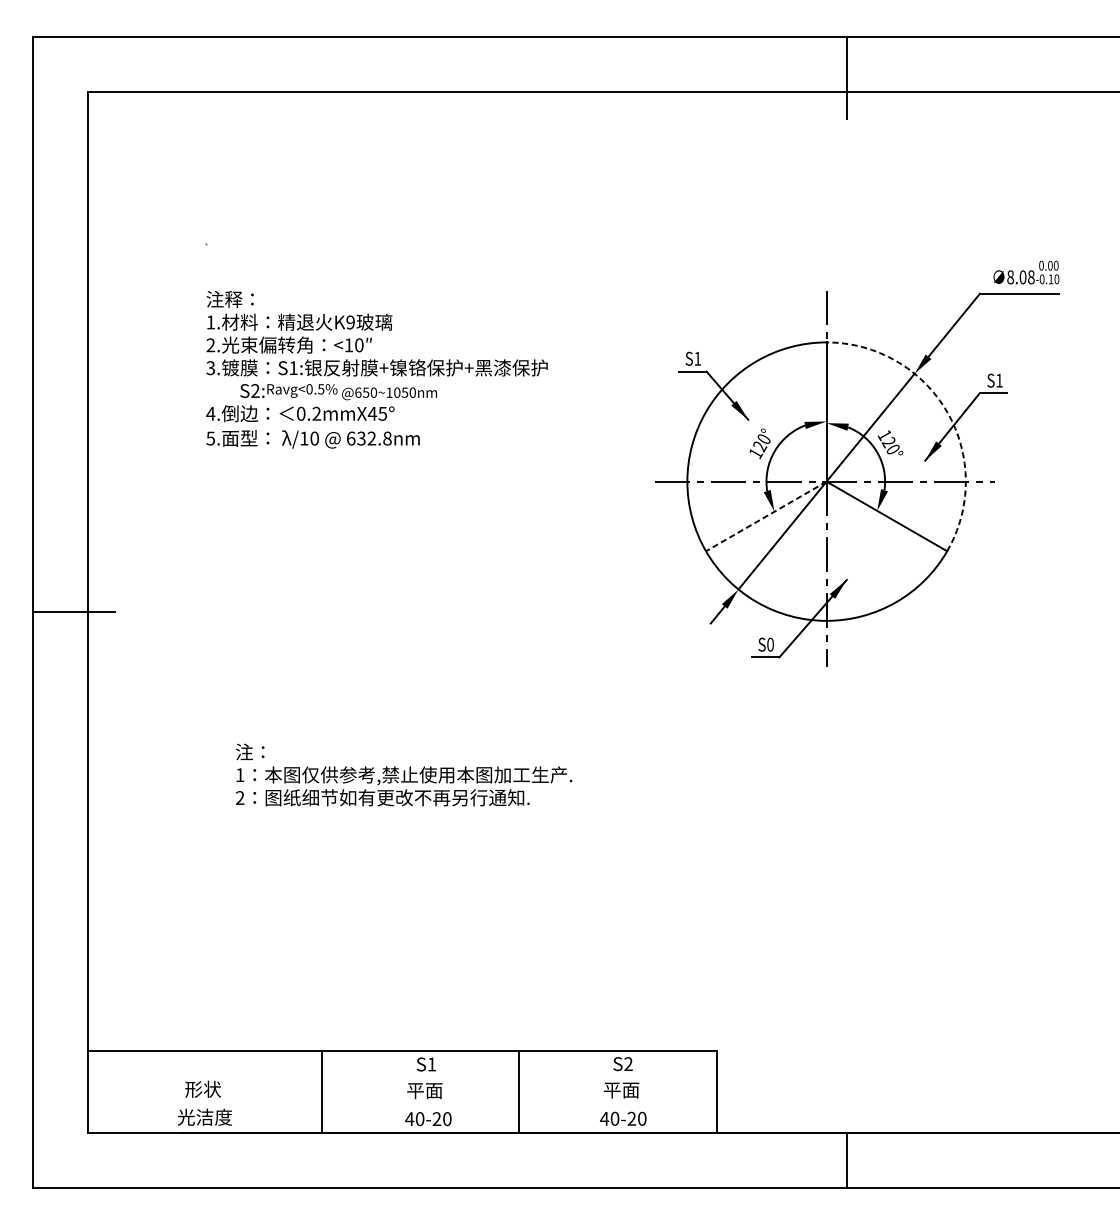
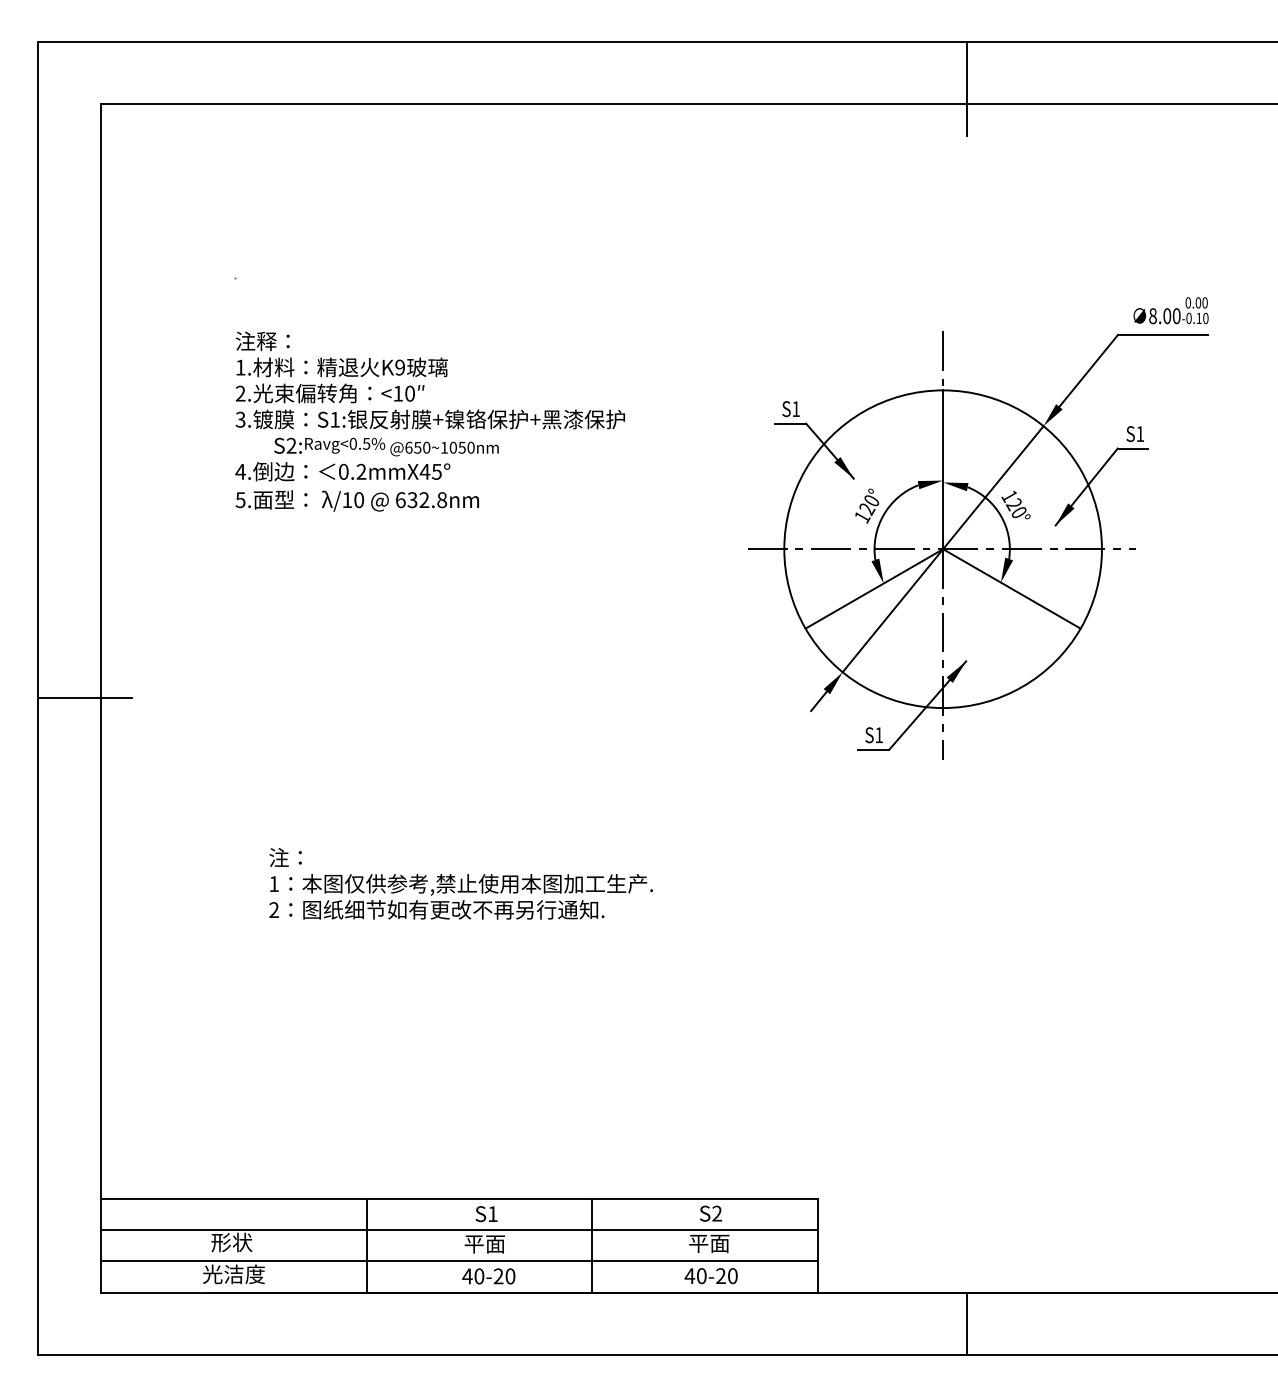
text: (1031, 276) -> (1176, 315), 8.08 -> 8.00
arc: (947, 411) -> (1080, 469), dashed -> solid
line: (765, 516) -> (873, 589), dashed -> solid
text: (770, 644) -> (879, 735), S0 -> S1
line: (401, 1078) -> (458, 1230), added
line: (401, 1106) -> (458, 1261), added

